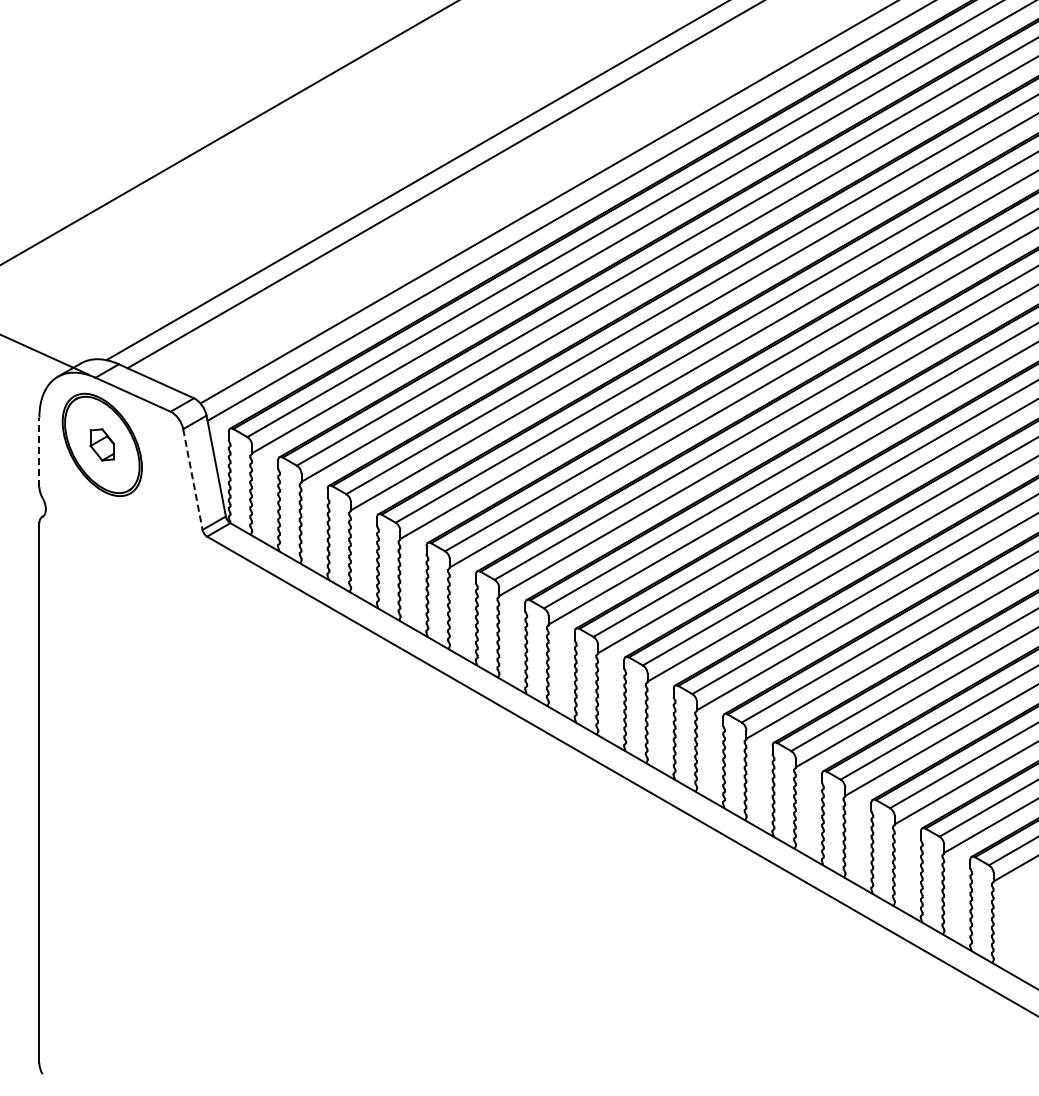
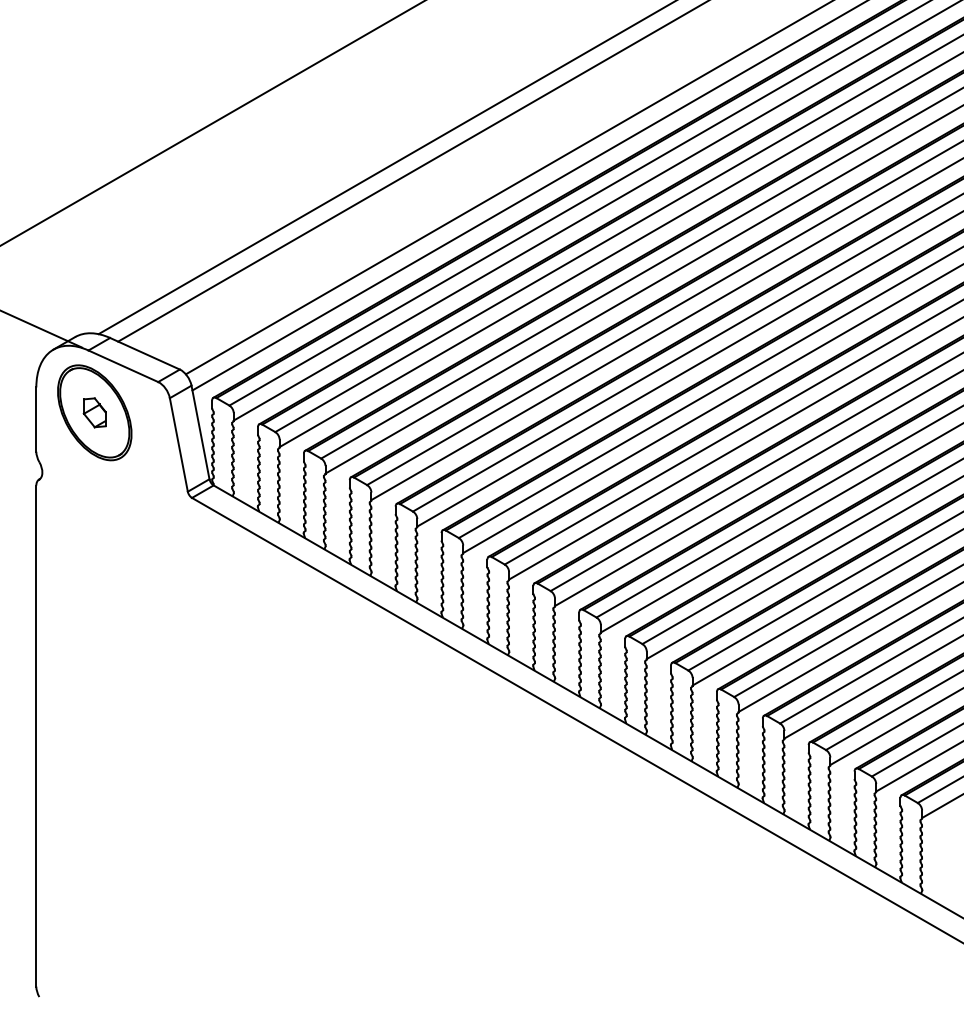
line: (39, 452) -> (36, 419), dashed -> solid
line: (193, 480) -> (179, 445), dashed -> solid

